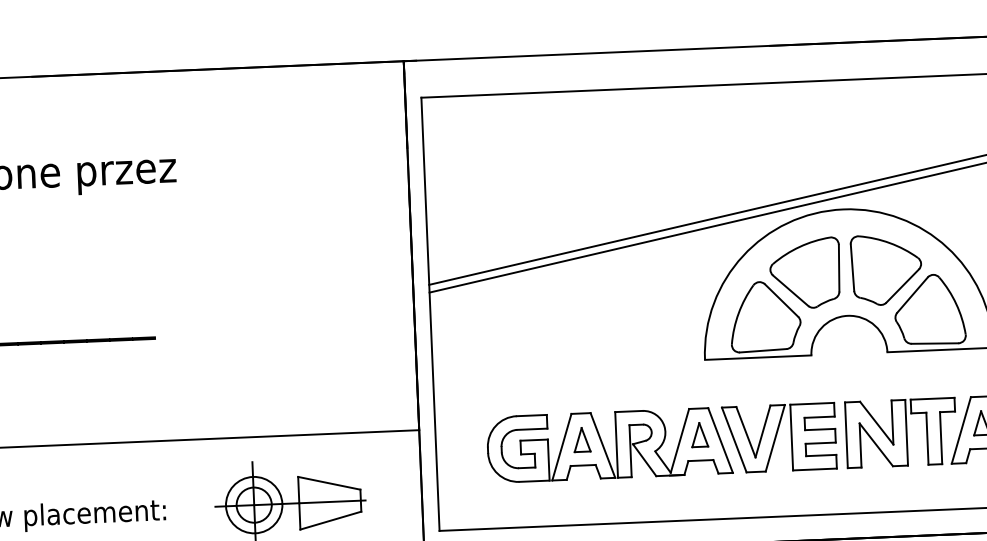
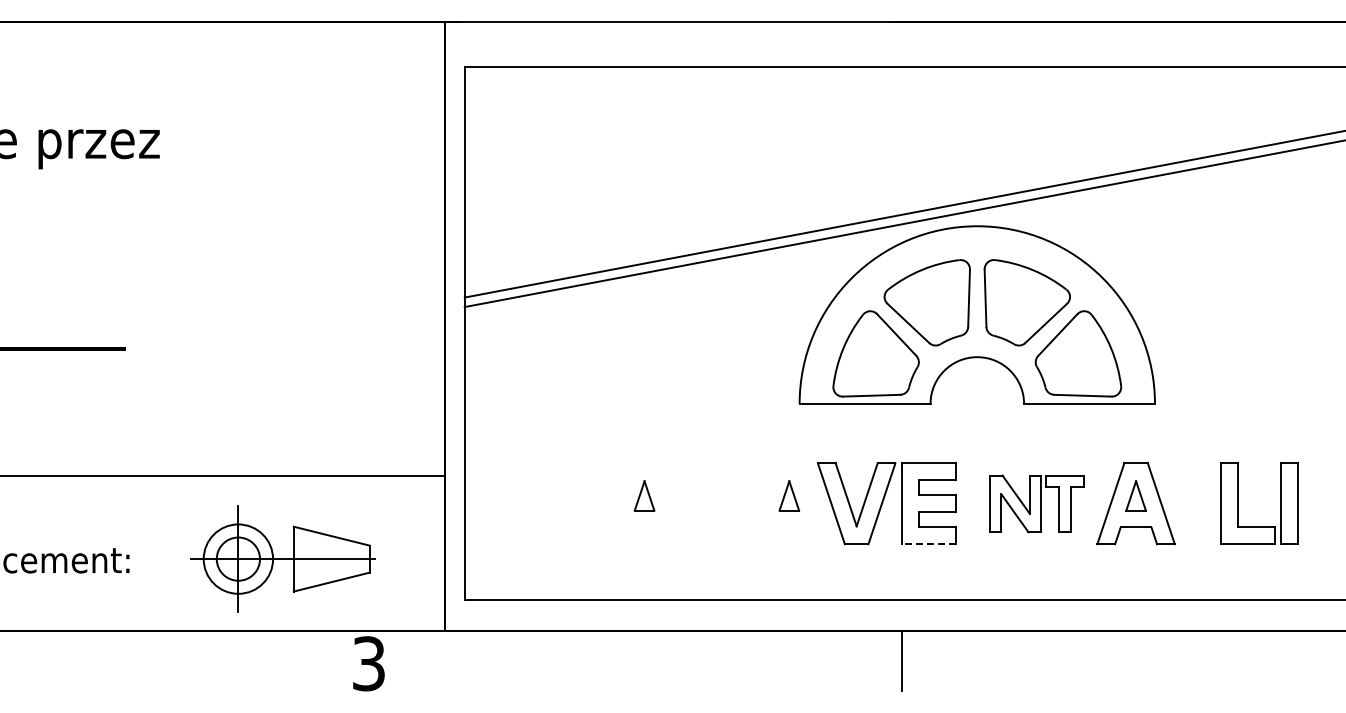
part: (900, 432) -> (1036, 503), size x0.7
part: (604, 446) -> (671, 505), removed
line: (815, 469) -> (929, 544), solid -> dashed

